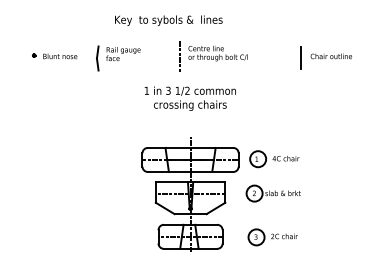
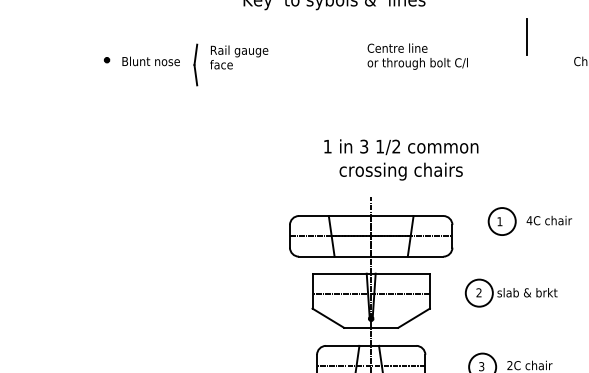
line: (179, 55) -> (352, 59), removed
line: (300, 57) -> (526, 36), moved
part: (118, 58) -> (230, 64), moved
text: (189, 98) -> (399, 159), moved
part: (274, 159) -> (529, 222), moved

